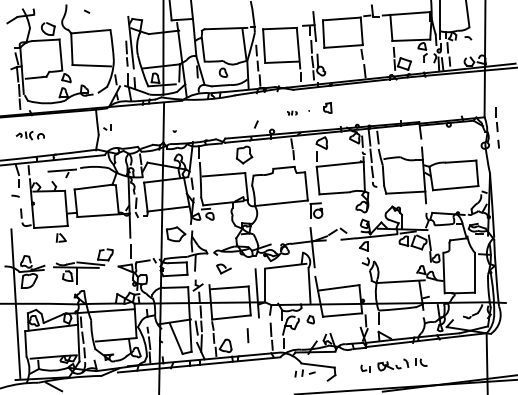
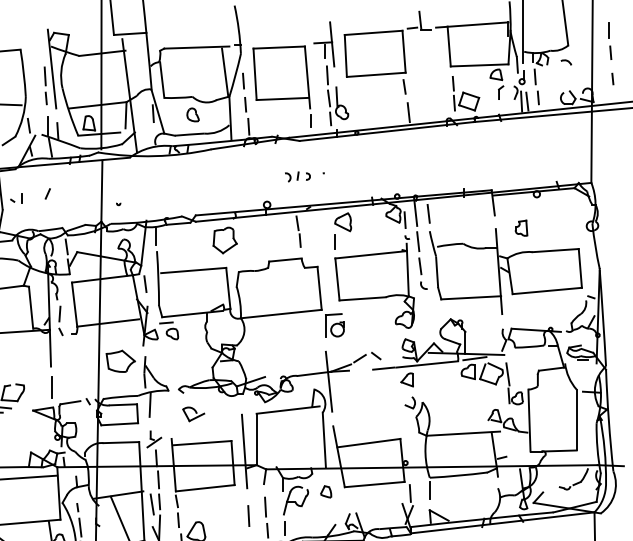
part: (327, 107) -> (521, 227), moved
part: (291, 113) -> (296, 177), size x1.67
line: (256, 124) -> (48, 193), moved
part: (497, 127) -> (611, 53), moved
line: (247, 335) -> (247, 515), moved

